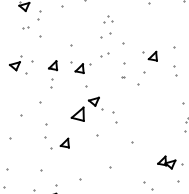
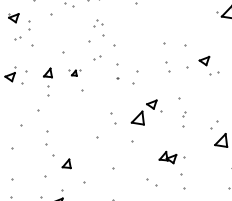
part: (105, 35) -> (96, 38), size x1.6
part: (149, 55) -> (141, 54), removed
part: (80, 67) -> (74, 72), size x0.6
part: (87, 108) -> (146, 112), moved
part: (65, 142) -> (66, 163), moved

